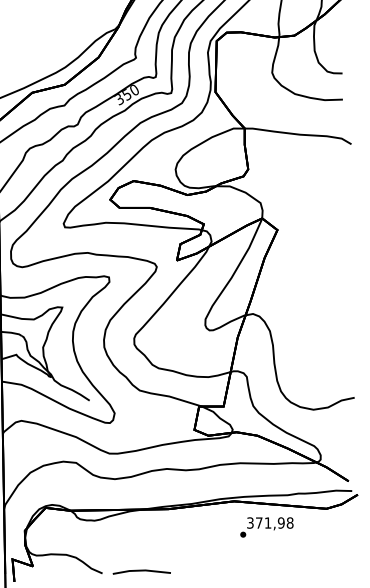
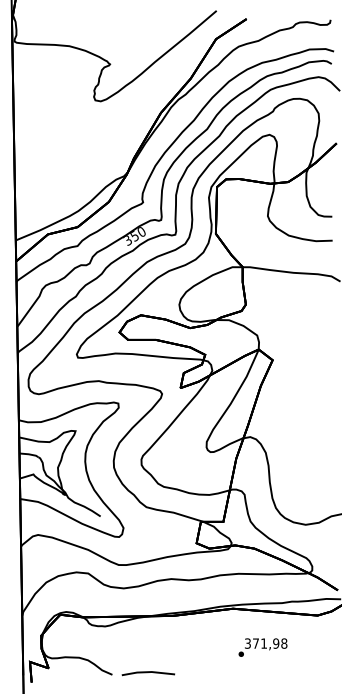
text: (266, 527) -> (262, 647), moved

